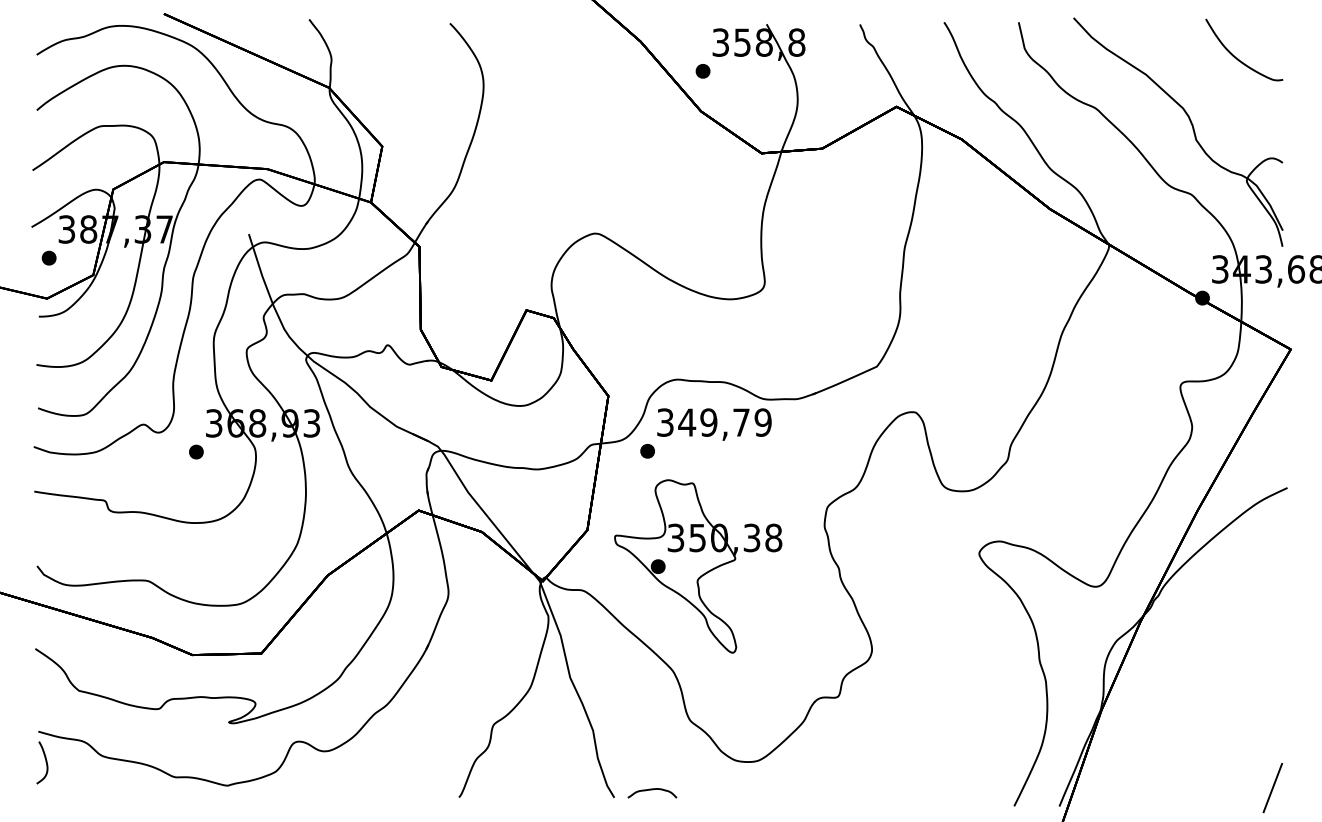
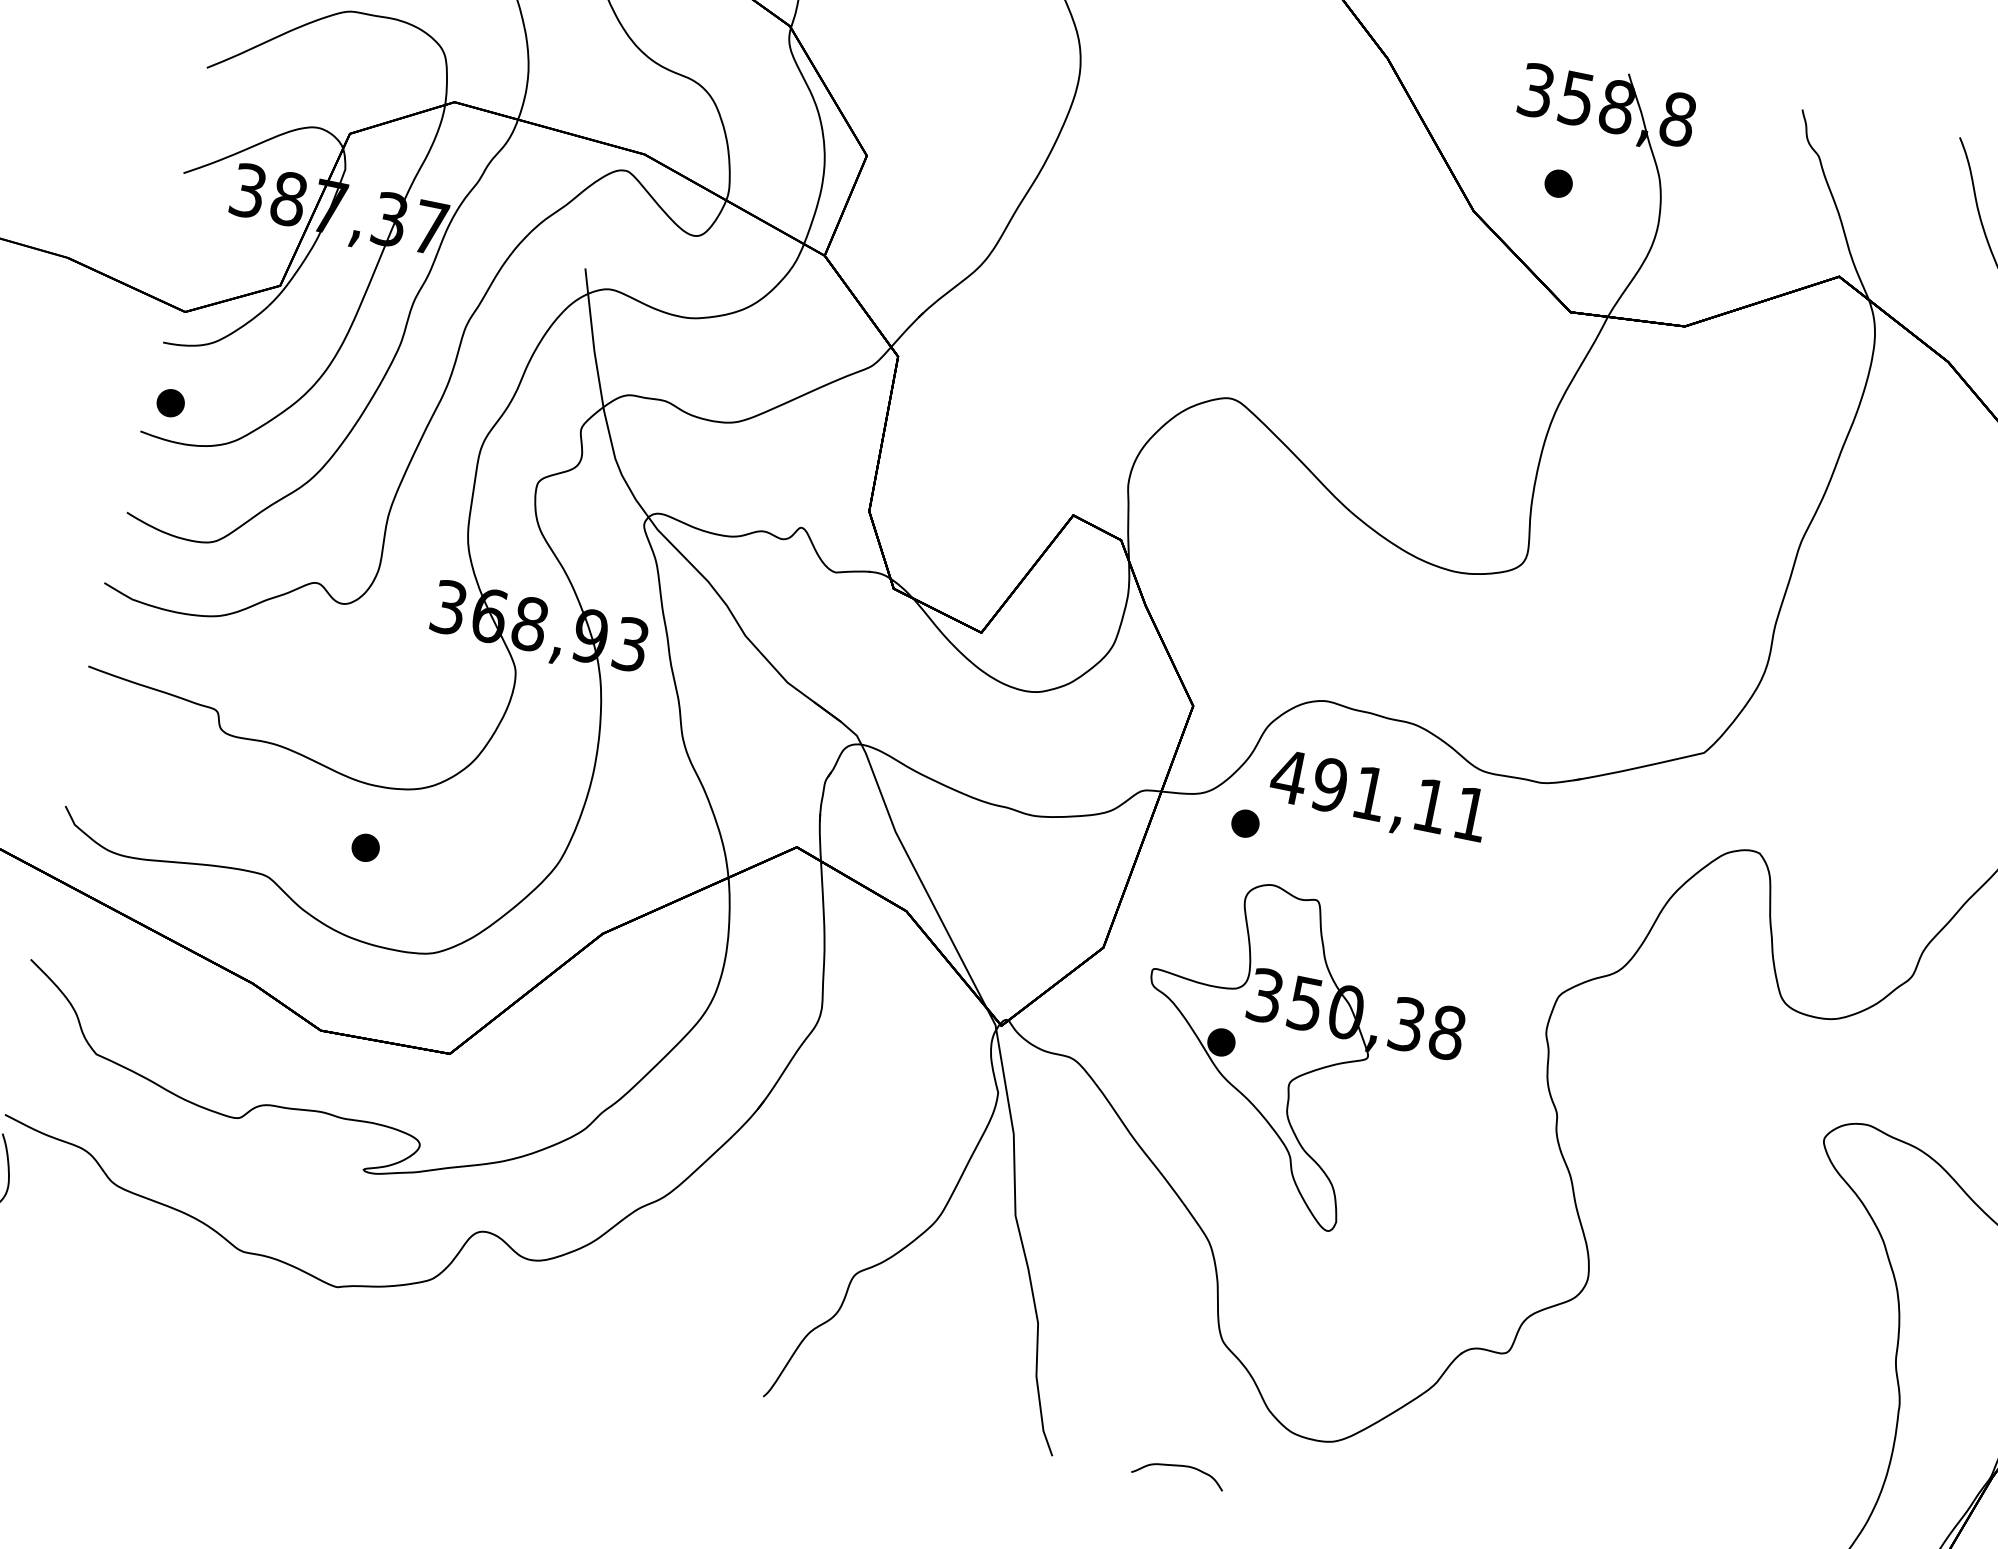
part: (702, 71) -> (1557, 183), moved
part: (48, 257) -> (169, 401), moved
text: (713, 422) -> (1378, 794), 349,79 -> 491,11
part: (196, 451) -> (366, 846), moved
curve: (652, 790) -> (1179, 1467), moved

